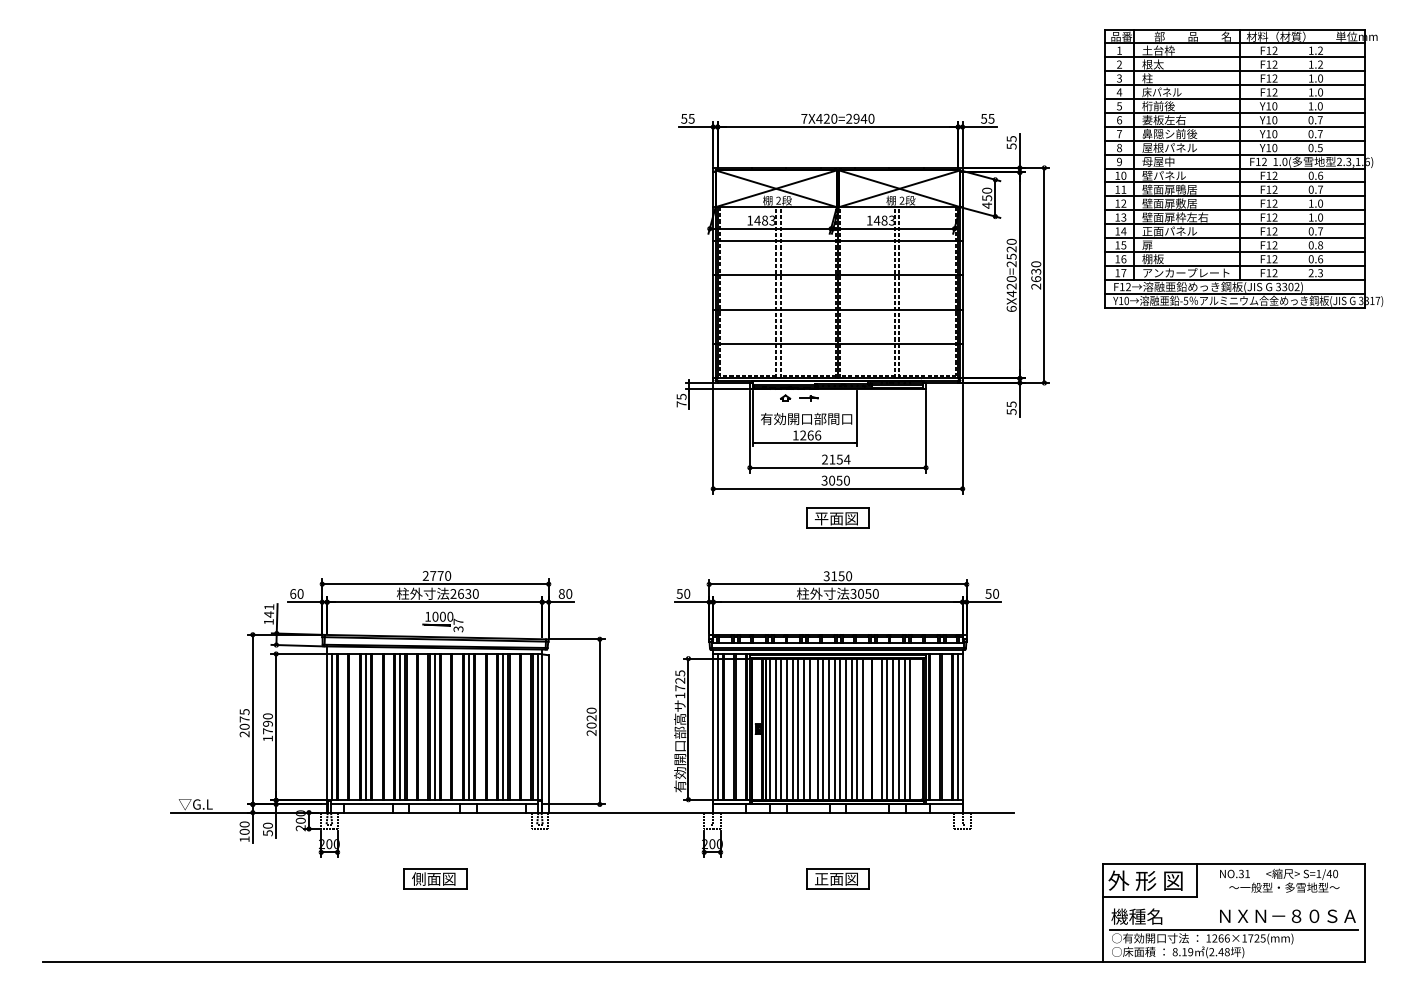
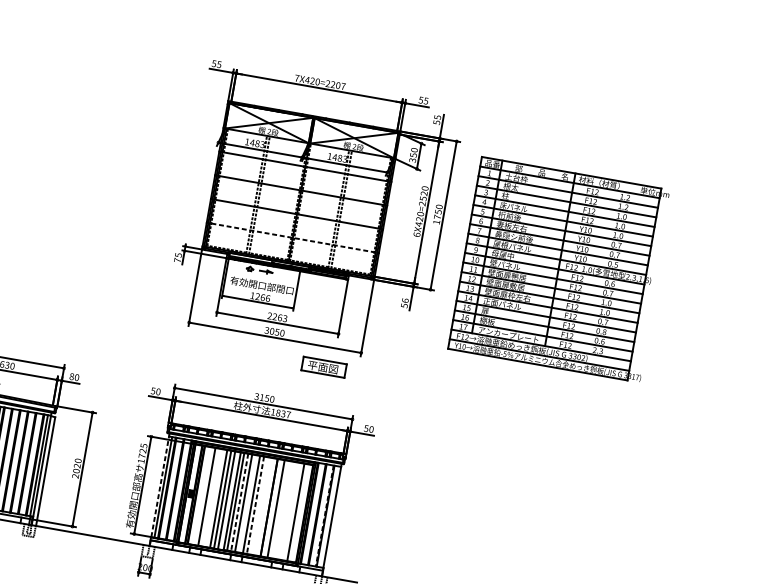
text: (863, 118) -> (337, 85), 7X420=2940 -> 7X420=2207
part: (1243, 168) -> (560, 269), moved
text: (987, 205) -> (412, 160), 450 -> 350
text: (1036, 278) -> (437, 216), 2630 -> 1750
line: (837, 344) -> (292, 238), solid -> dashed
text: (1011, 404) -> (405, 300), 55 -> 56
text: (839, 459) -> (279, 317), 2154 -> 2263
part: (837, 517) -> (323, 366), moved
text: (864, 593) -> (280, 413), 3050 -> 1837
line: (503, 726) -> (15, 461), removed
line: (958, 726) -> (329, 516), removed
line: (951, 727) -> (324, 516), solid -> dashed
line: (840, 728) -> (247, 503), removed
line: (857, 728) -> (259, 505), removed
line: (863, 728) -> (263, 506), removed
line: (887, 728) -> (280, 509), removed
line: (893, 728) -> (284, 509), removed
line: (898, 728) -> (287, 510), removed
line: (904, 728) -> (291, 511), removed
line: (769, 729) -> (198, 495), removed
line: (775, 729) -> (202, 496), removed
line: (787, 729) -> (211, 497), removed
line: (792, 729) -> (214, 498), removed
line: (828, 729) -> (239, 502), solid -> dashed
line: (851, 729) -> (255, 505), solid -> dashed
line: (713, 731) -> (159, 490), solid -> dashed

